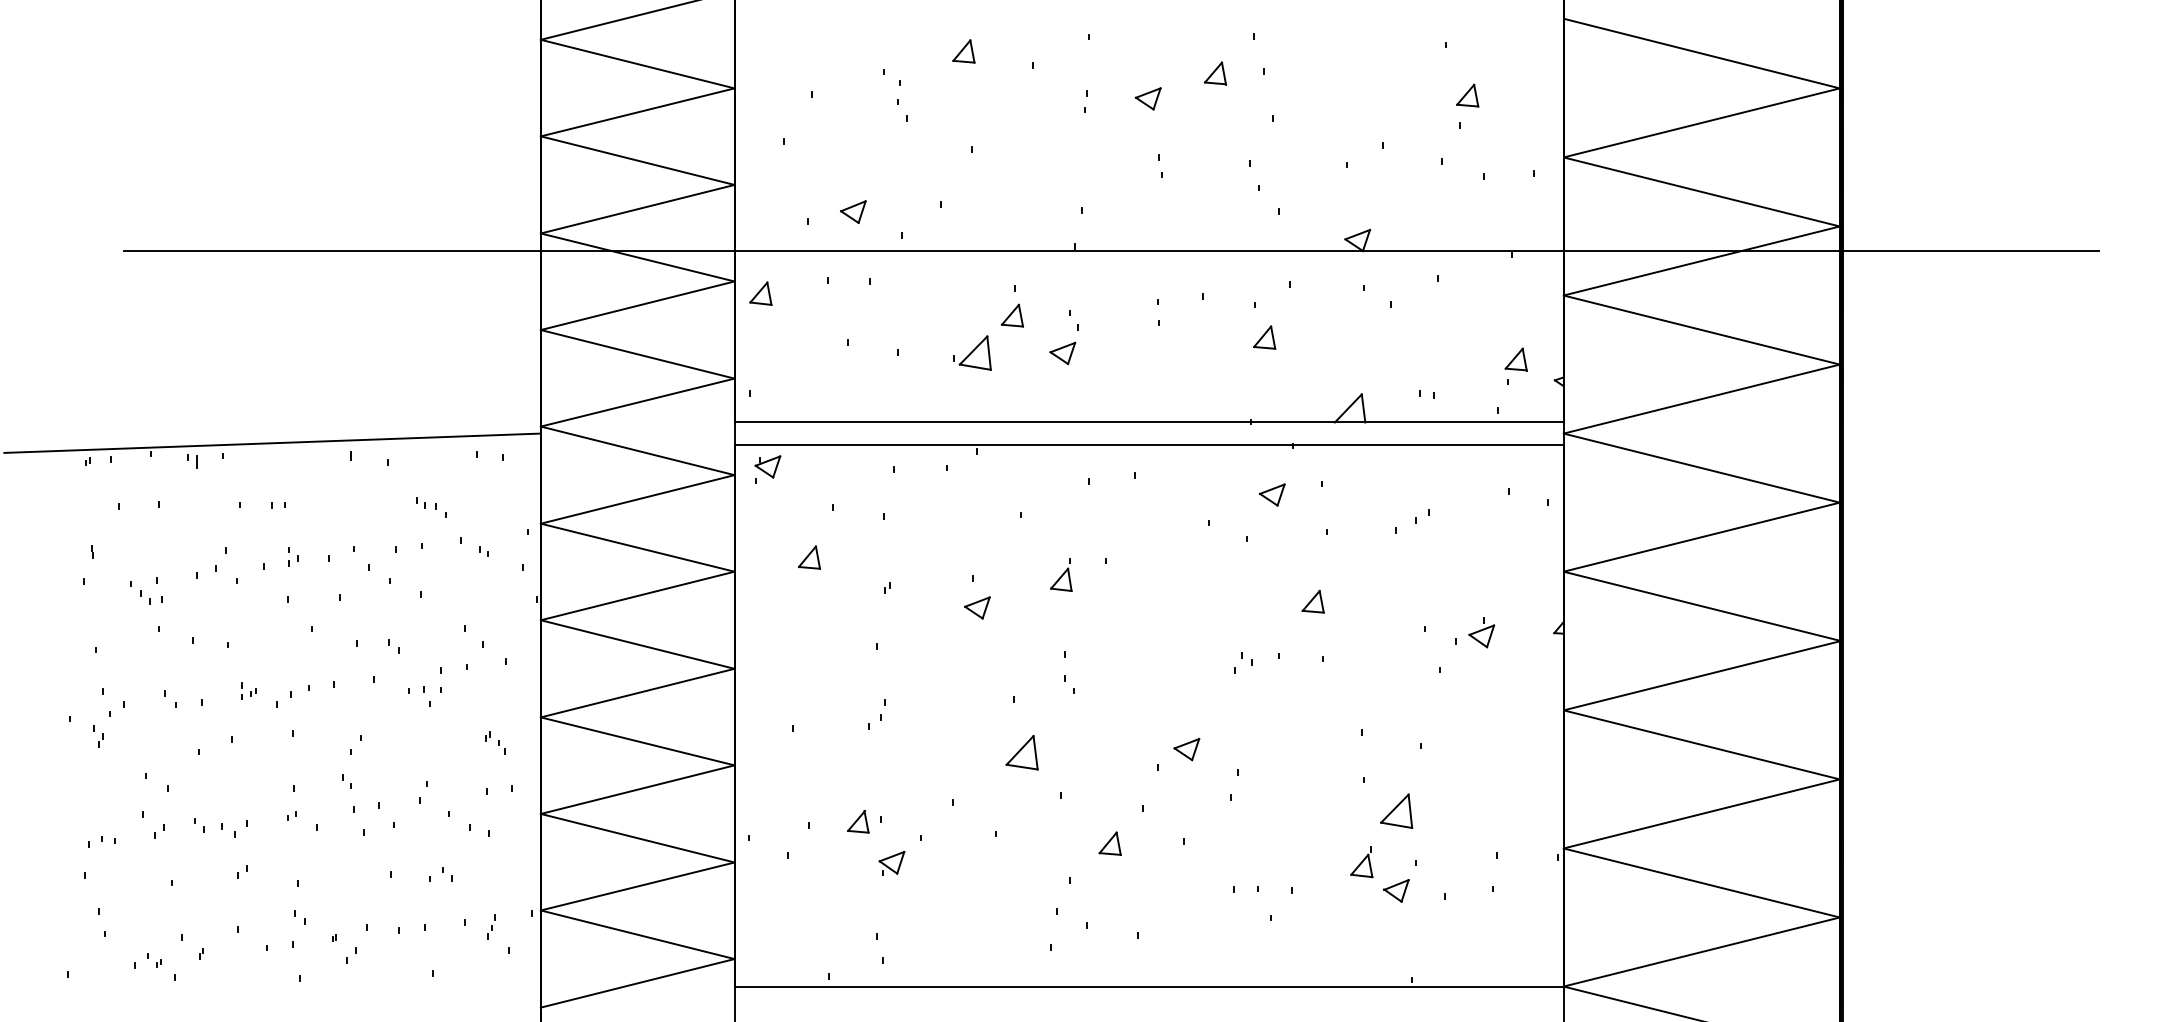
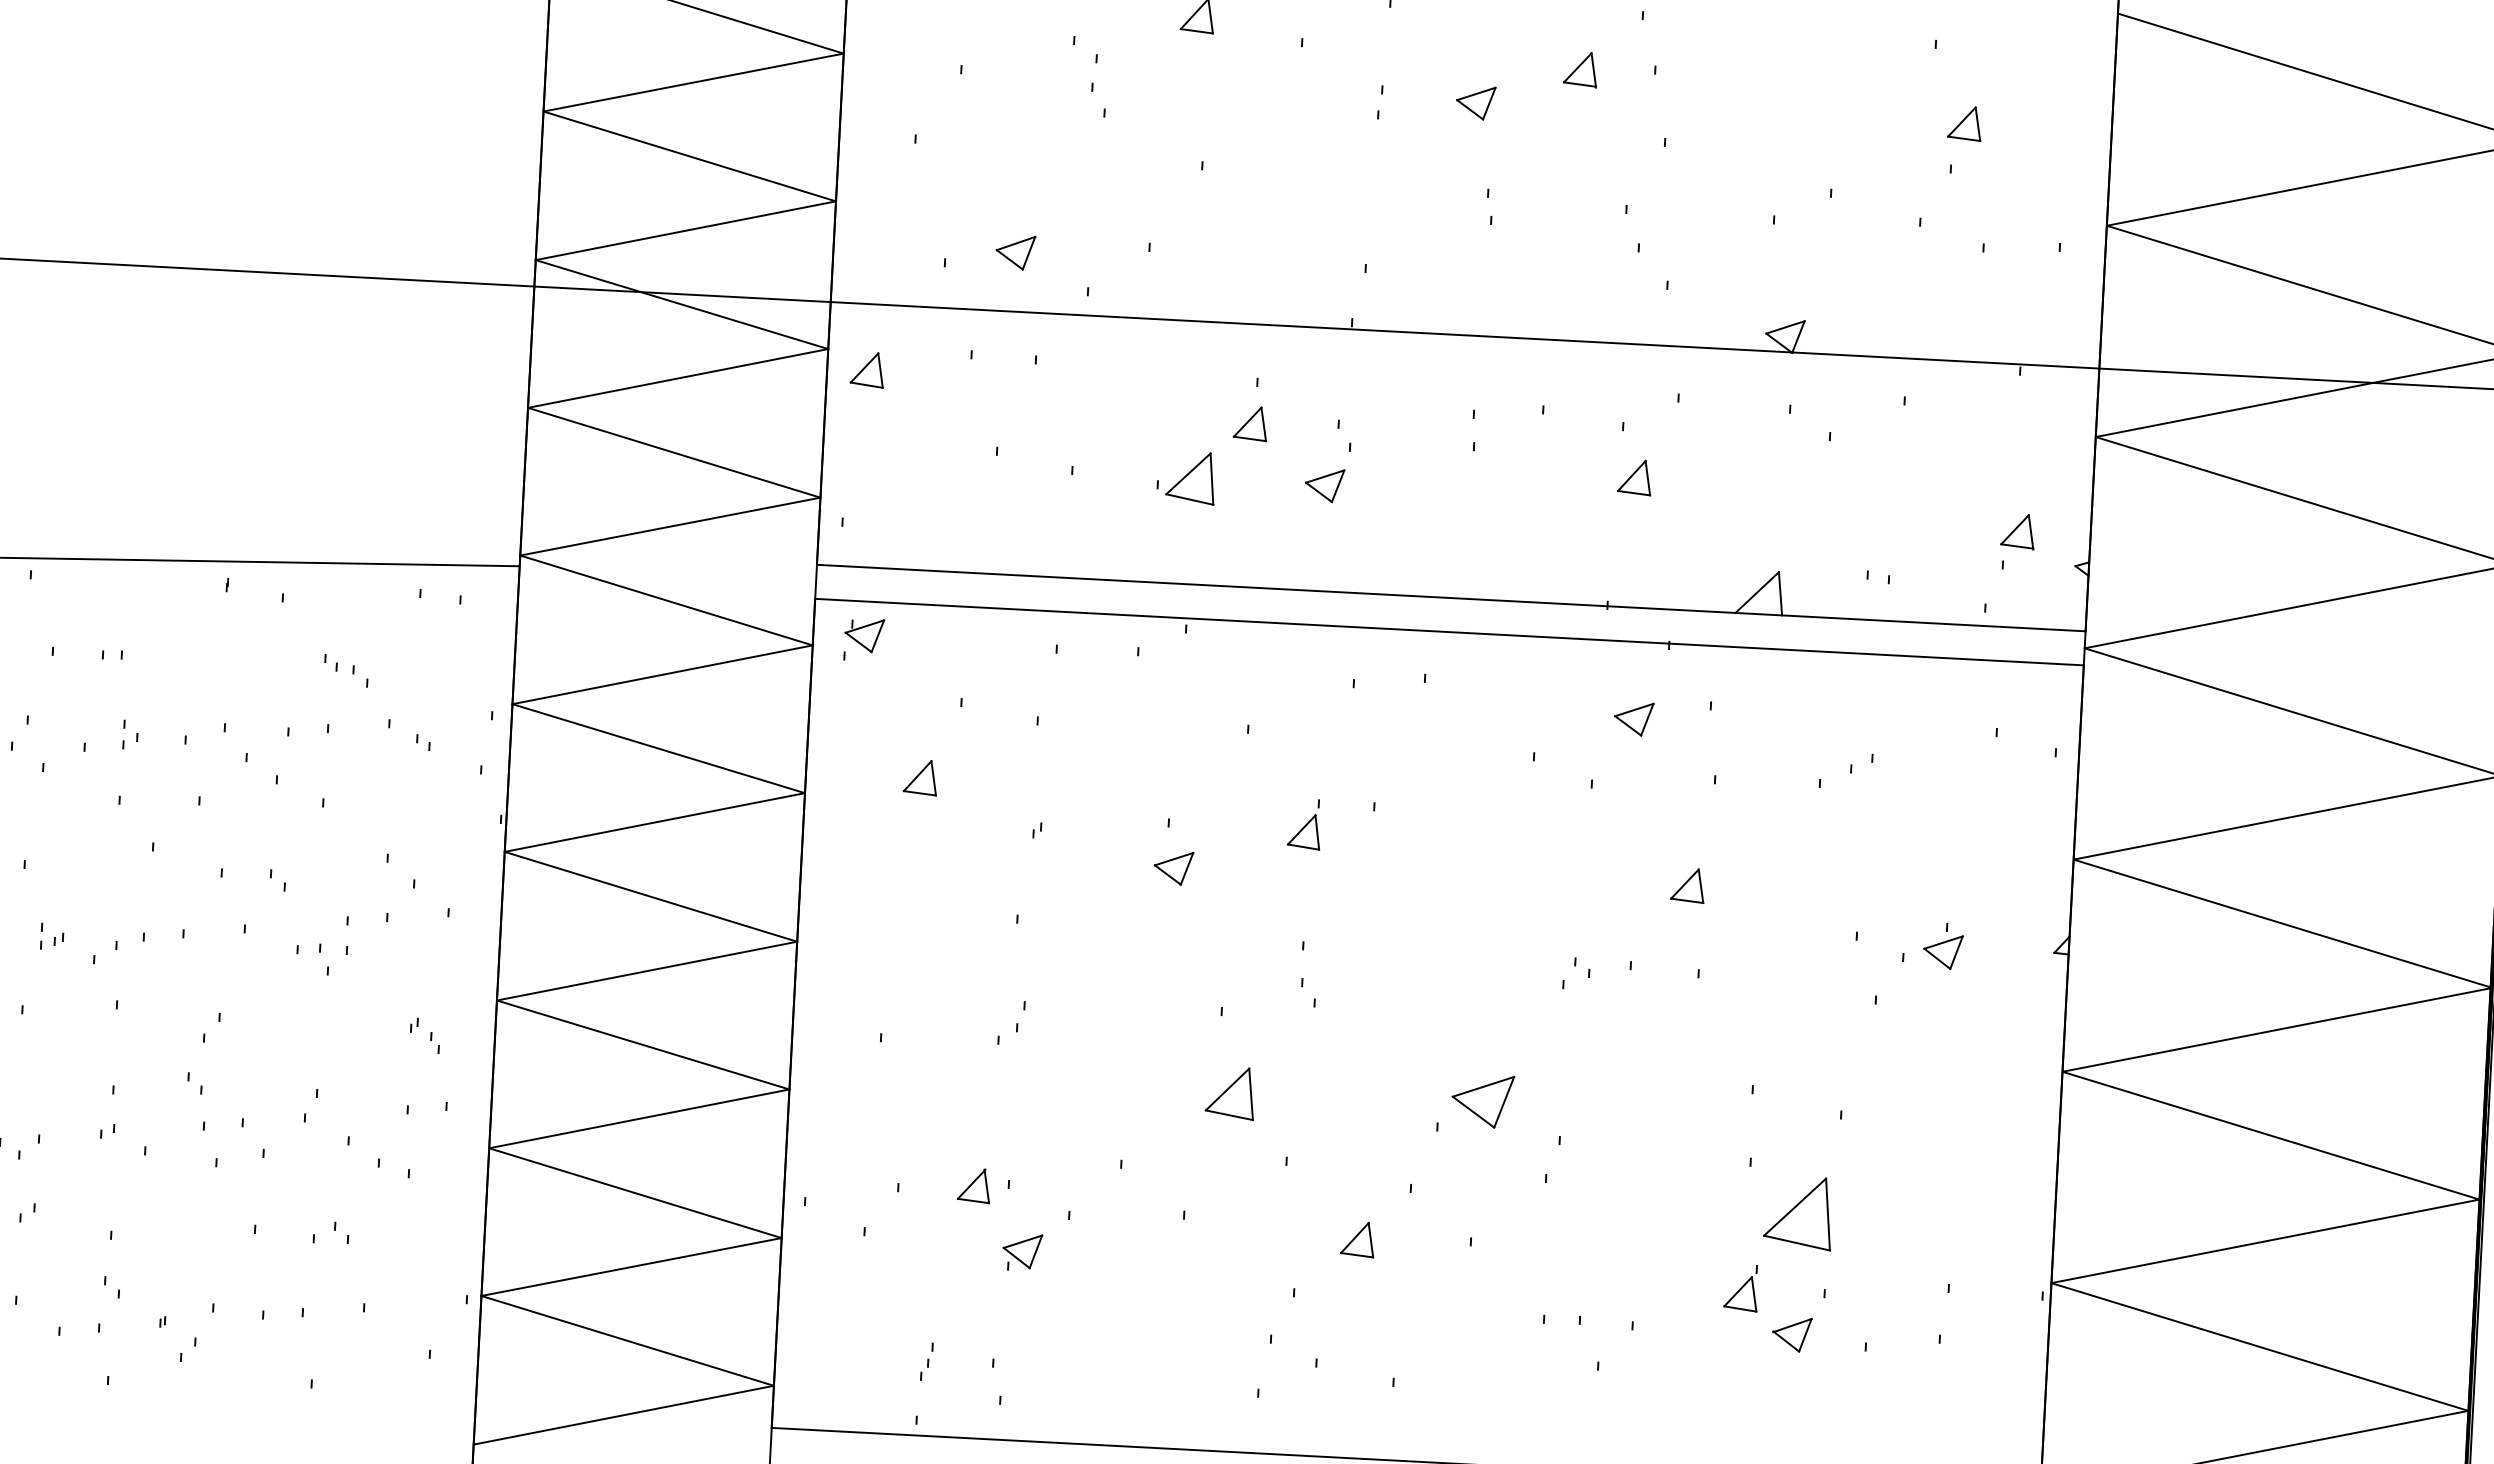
part: (1186, 749) -> (1482, 1101), size x1.6
part: (1396, 810) -> (1798, 1211), size x1.4
part: (491, 926) -> (927, 1360), moved

